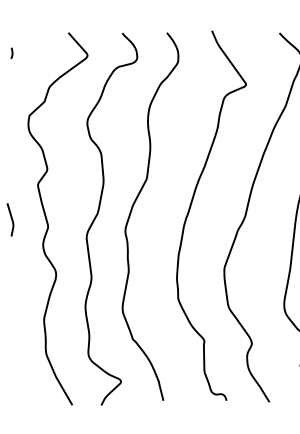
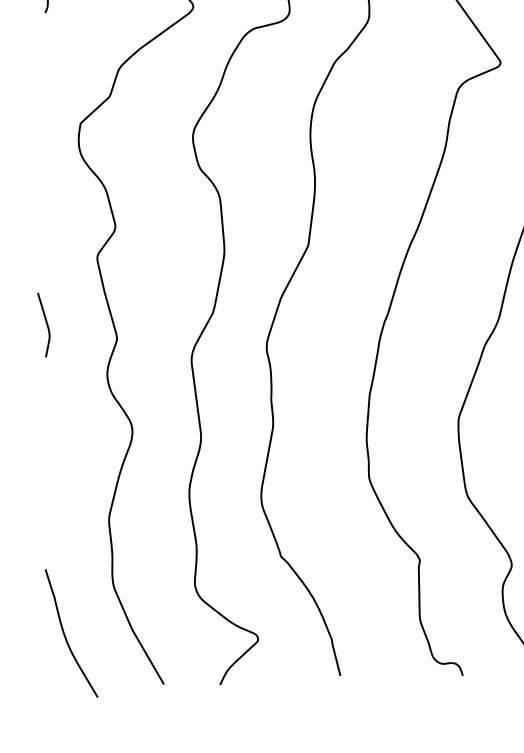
curve: (22, 380) -> (67, 636), added

